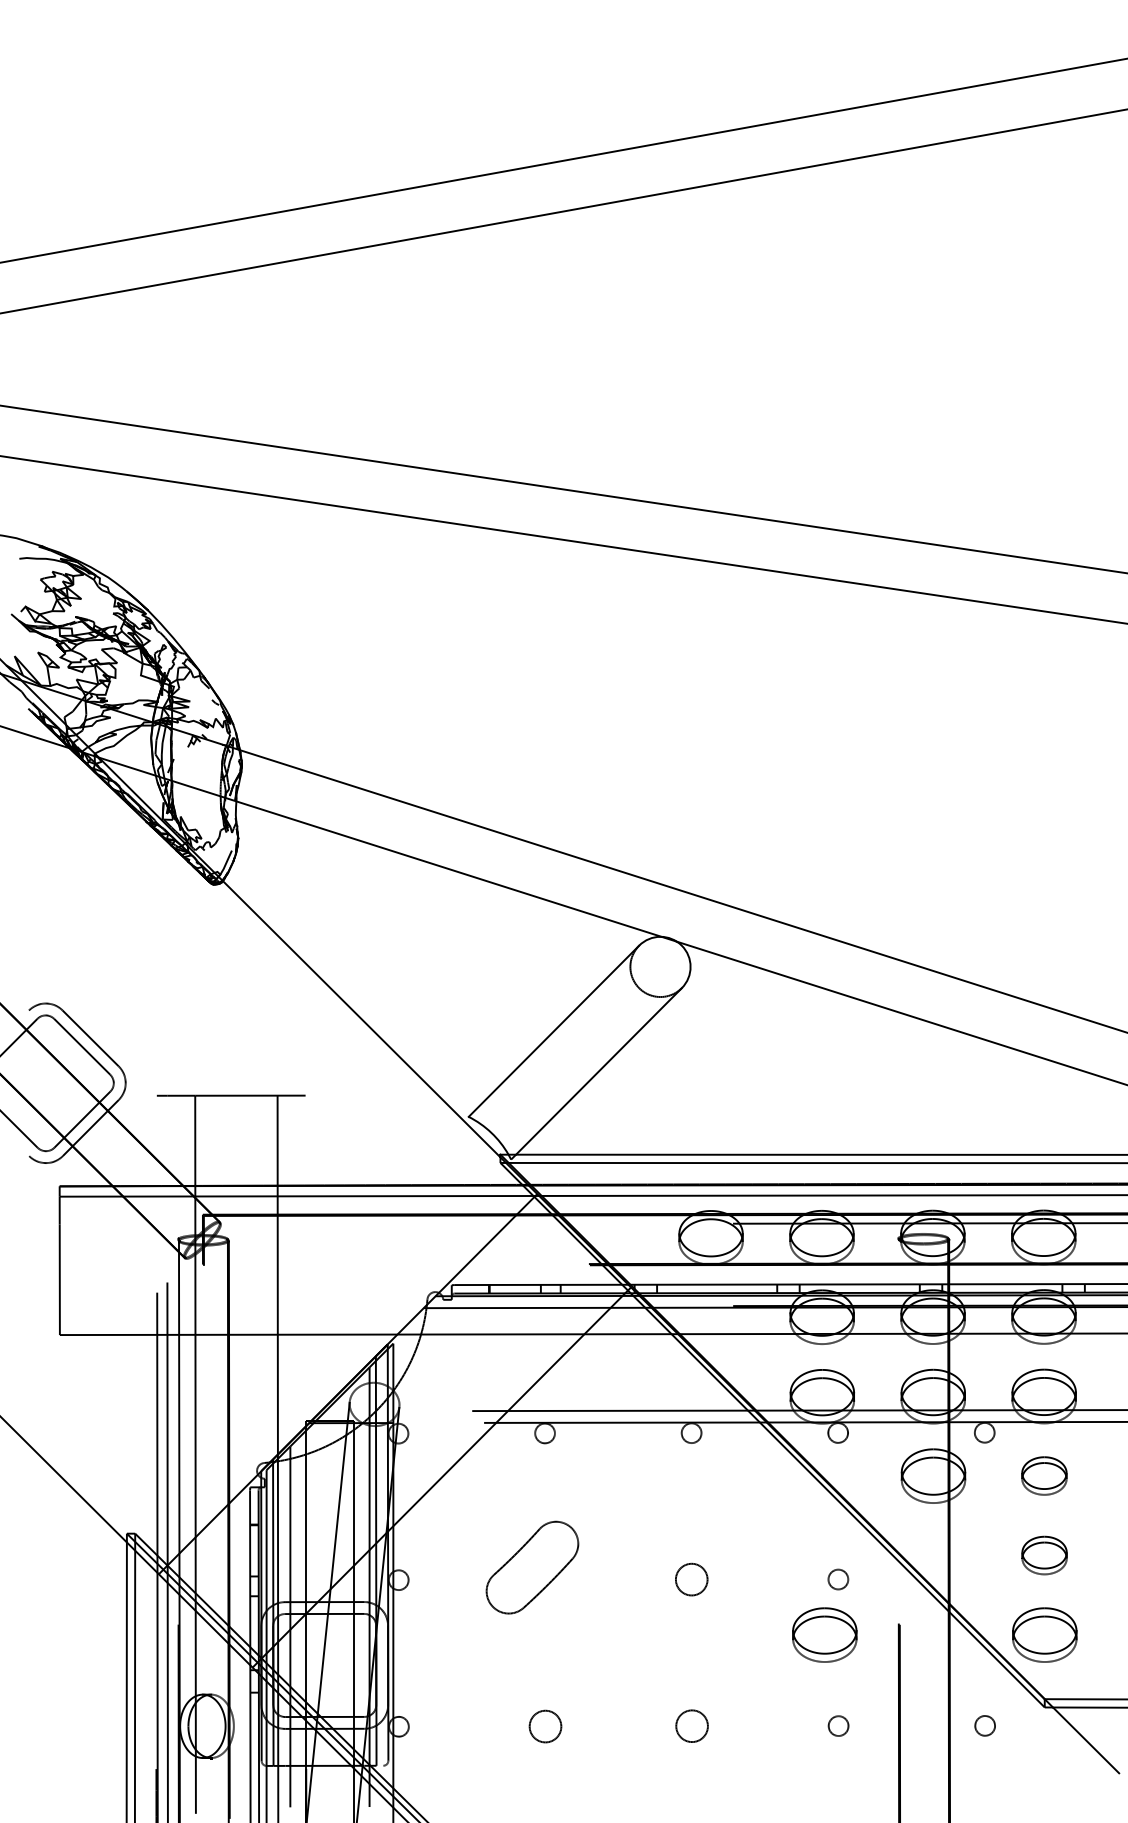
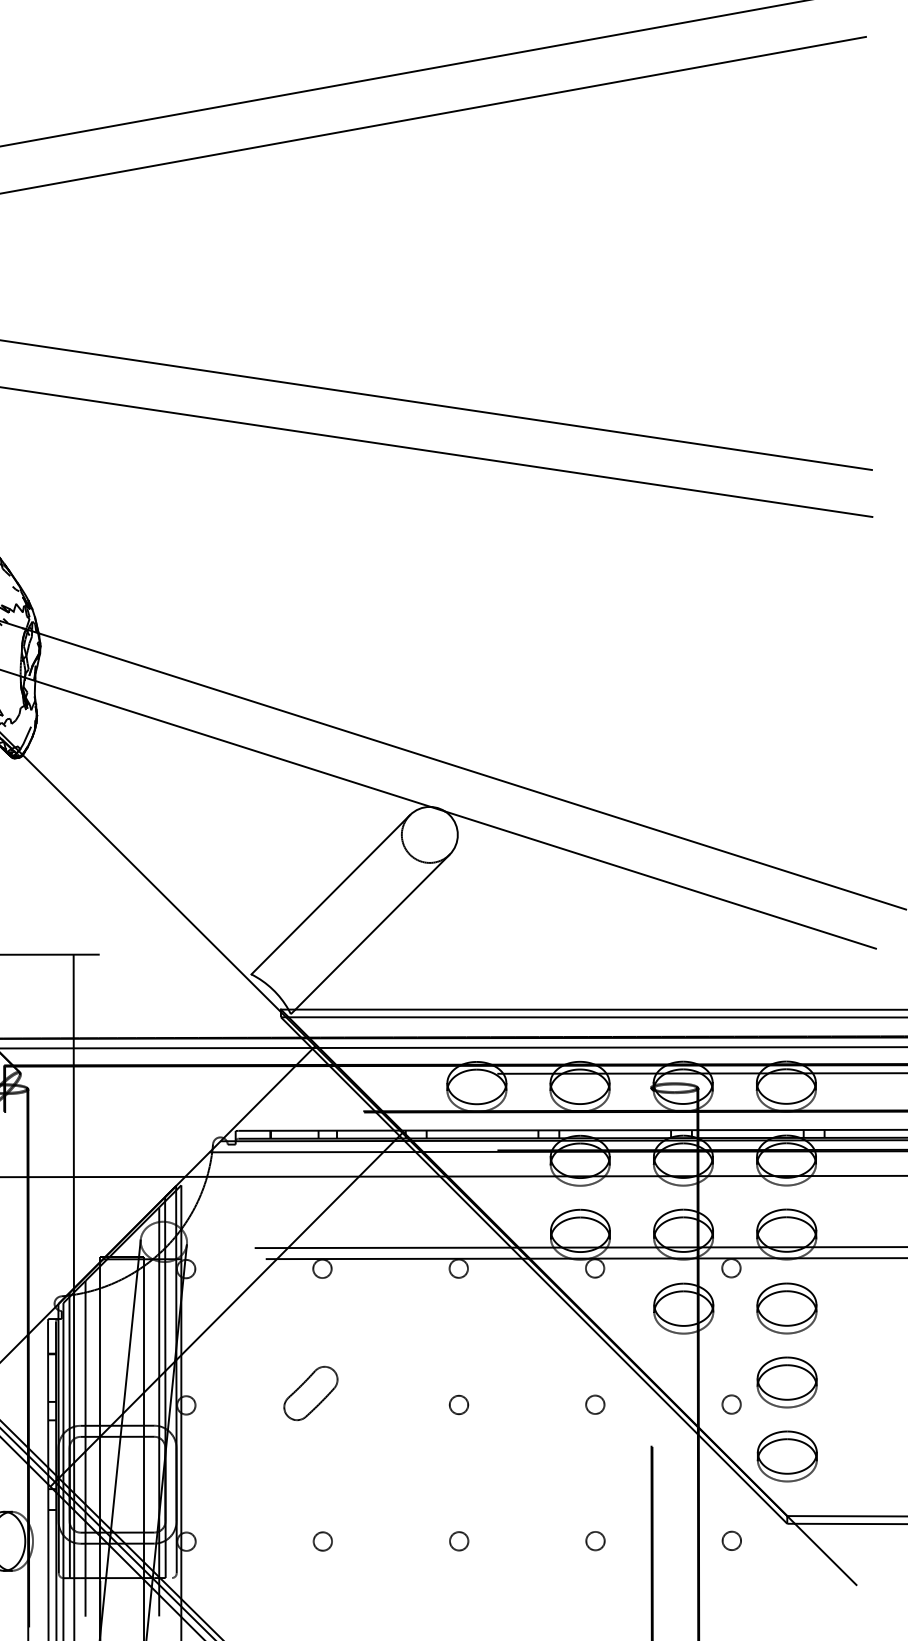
part: (1044, 1475) -> (787, 1308), size x1.43
part: (1044, 1555) -> (787, 1382), size x1.43
part: (532, 1566) -> (310, 1392), size x0.62
circle: (691, 1579) -> (458, 1404), size x0.62
circle: (984, 1579) -> (731, 1404), added
part: (824, 1634) -> (582, 1455), removed
circle: (545, 1726) -> (322, 1541), size x0.62
circle: (691, 1726) -> (458, 1541), size x0.62

